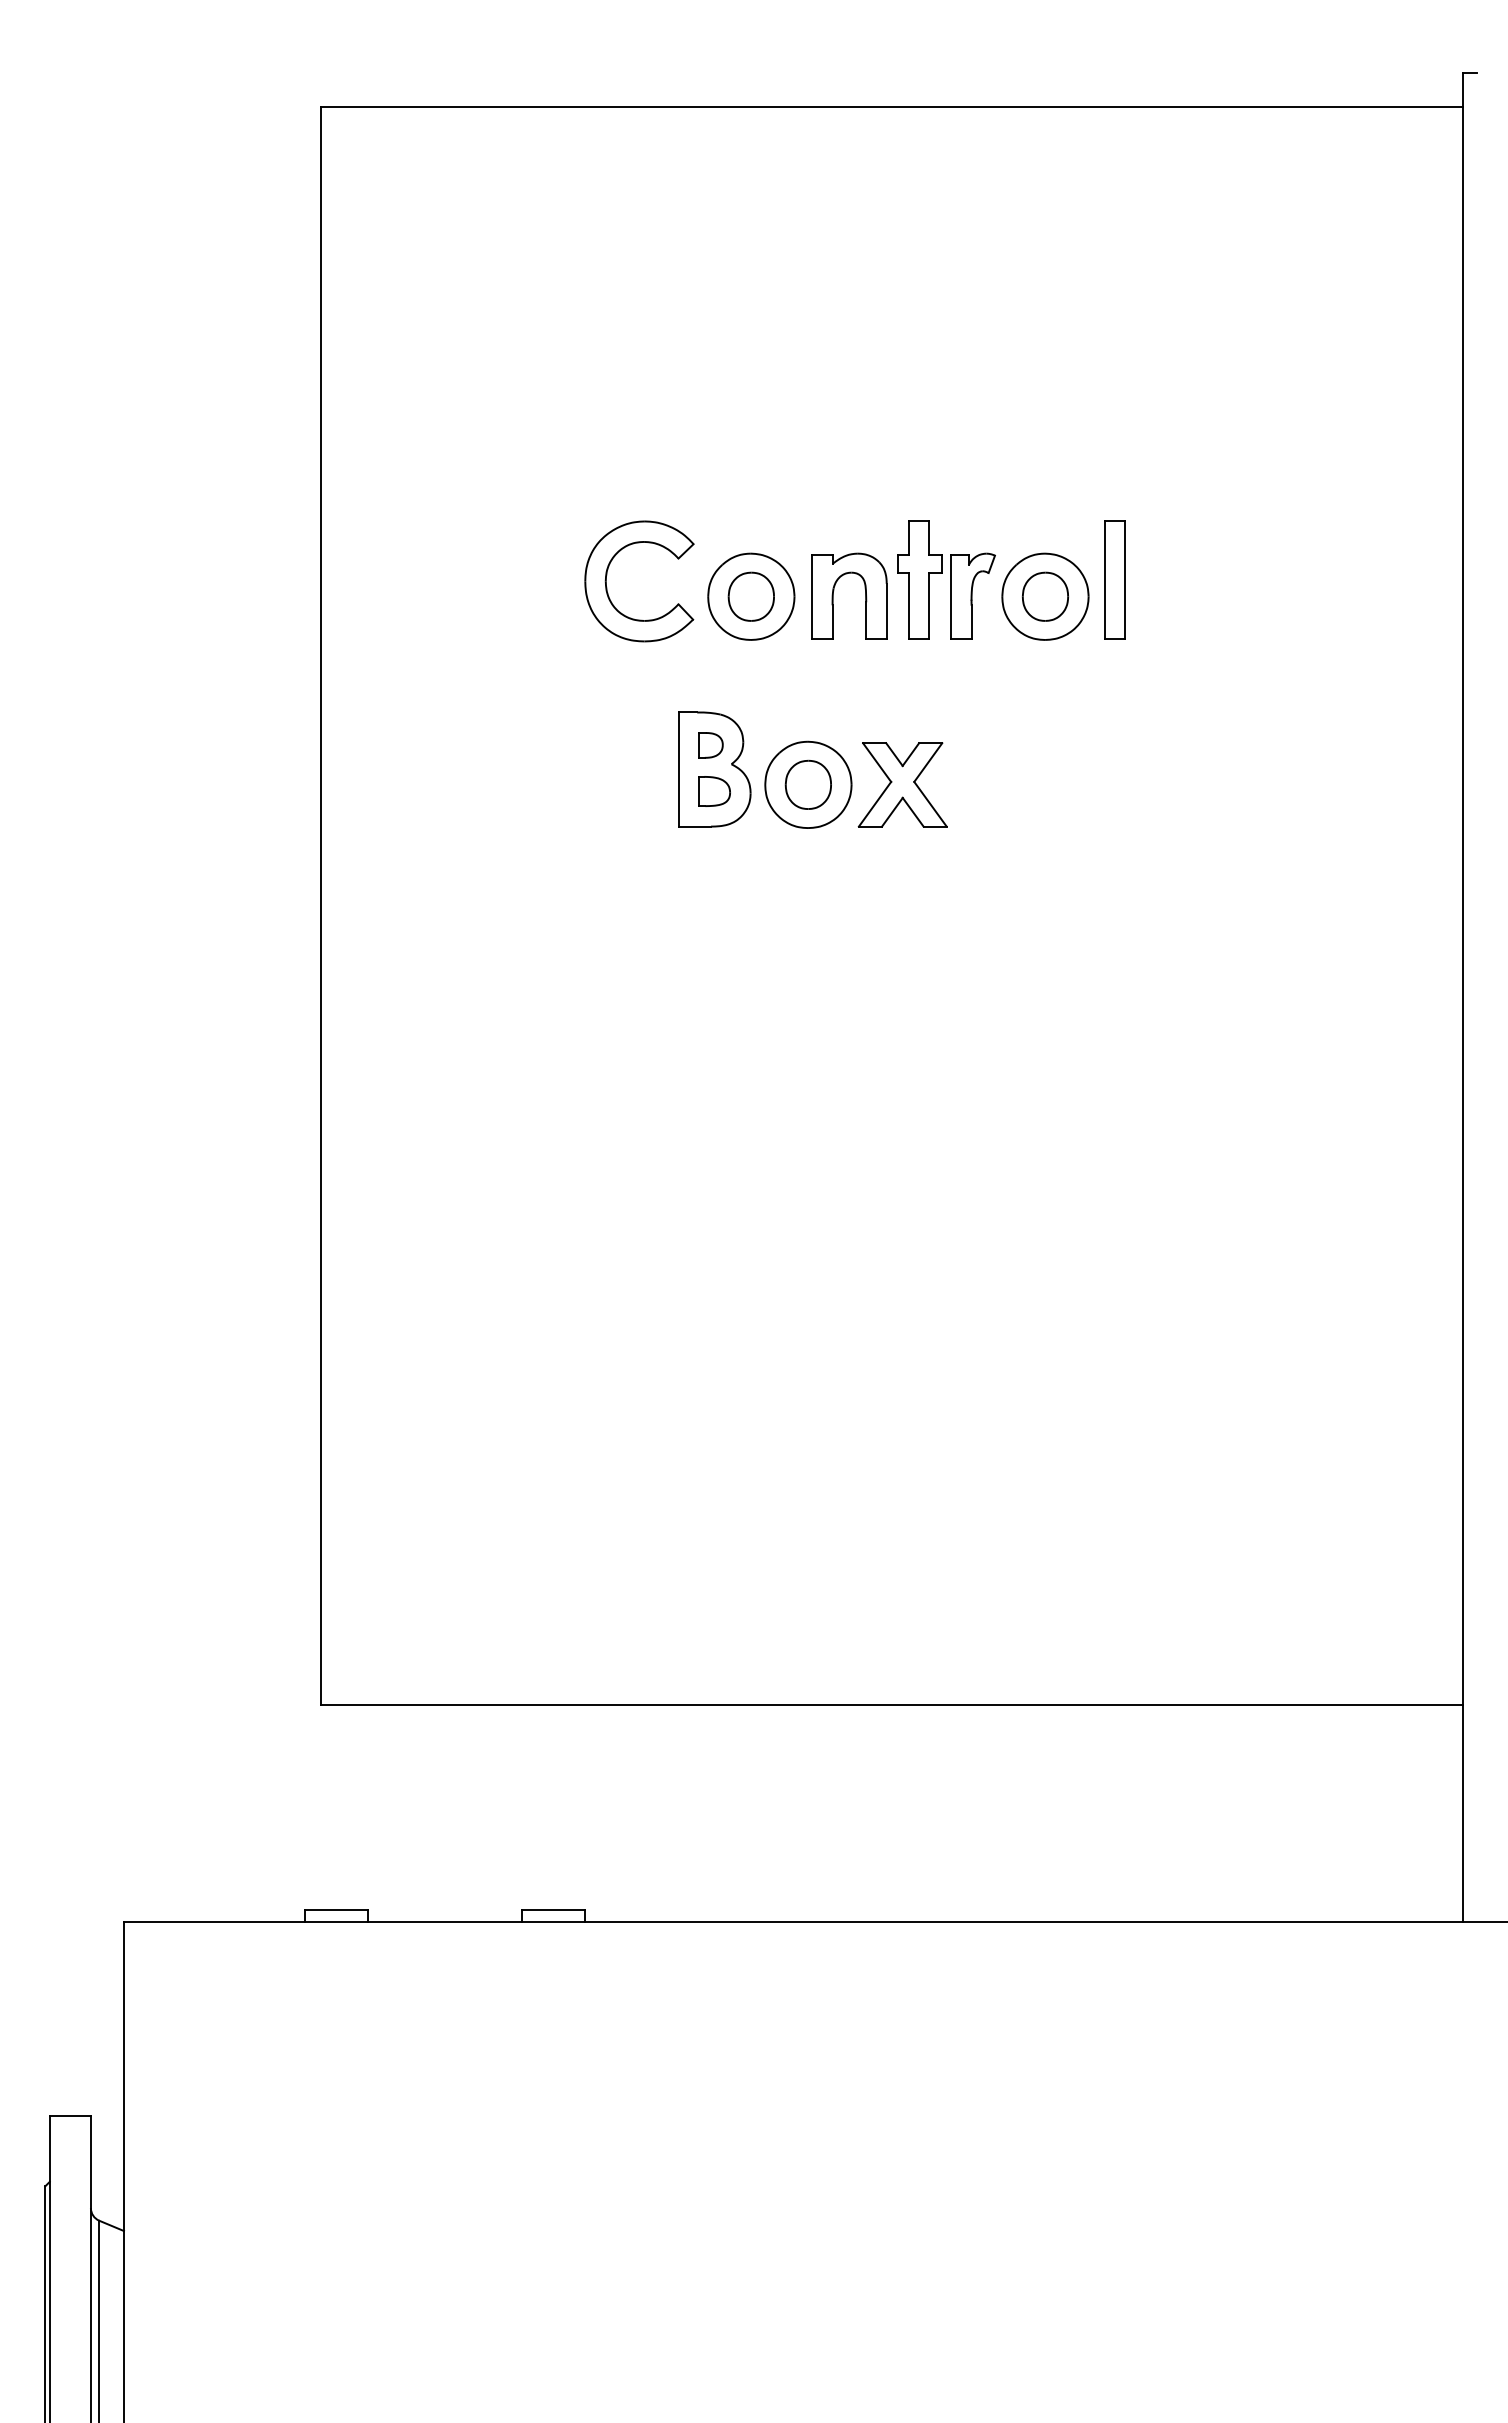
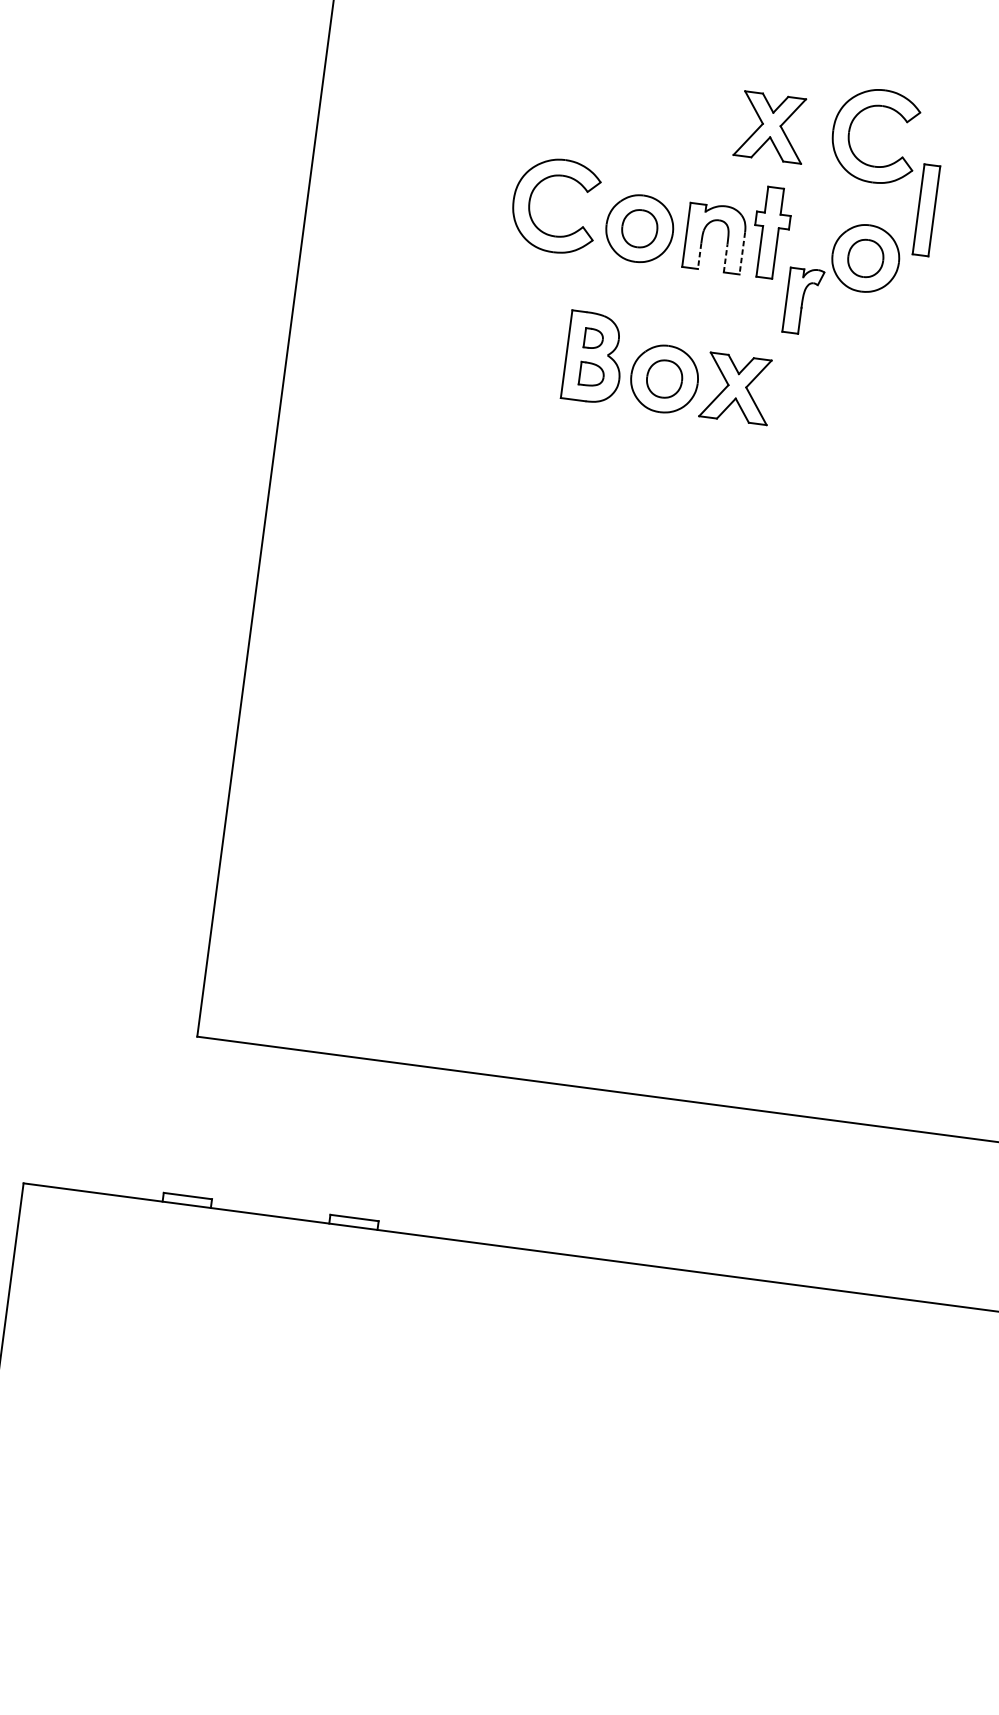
part: (1004, 432) -> (850, 128), added
part: (902, 444) -> (771, 126), added
part: (1114, 579) -> (926, 209), moved
part: (972, 595) -> (803, 300), moved
line: (886, 611) -> (742, 253), solid -> dashed
line: (866, 619) -> (725, 257), solid -> dashed
line: (832, 621) -> (699, 255), solid -> dashed

